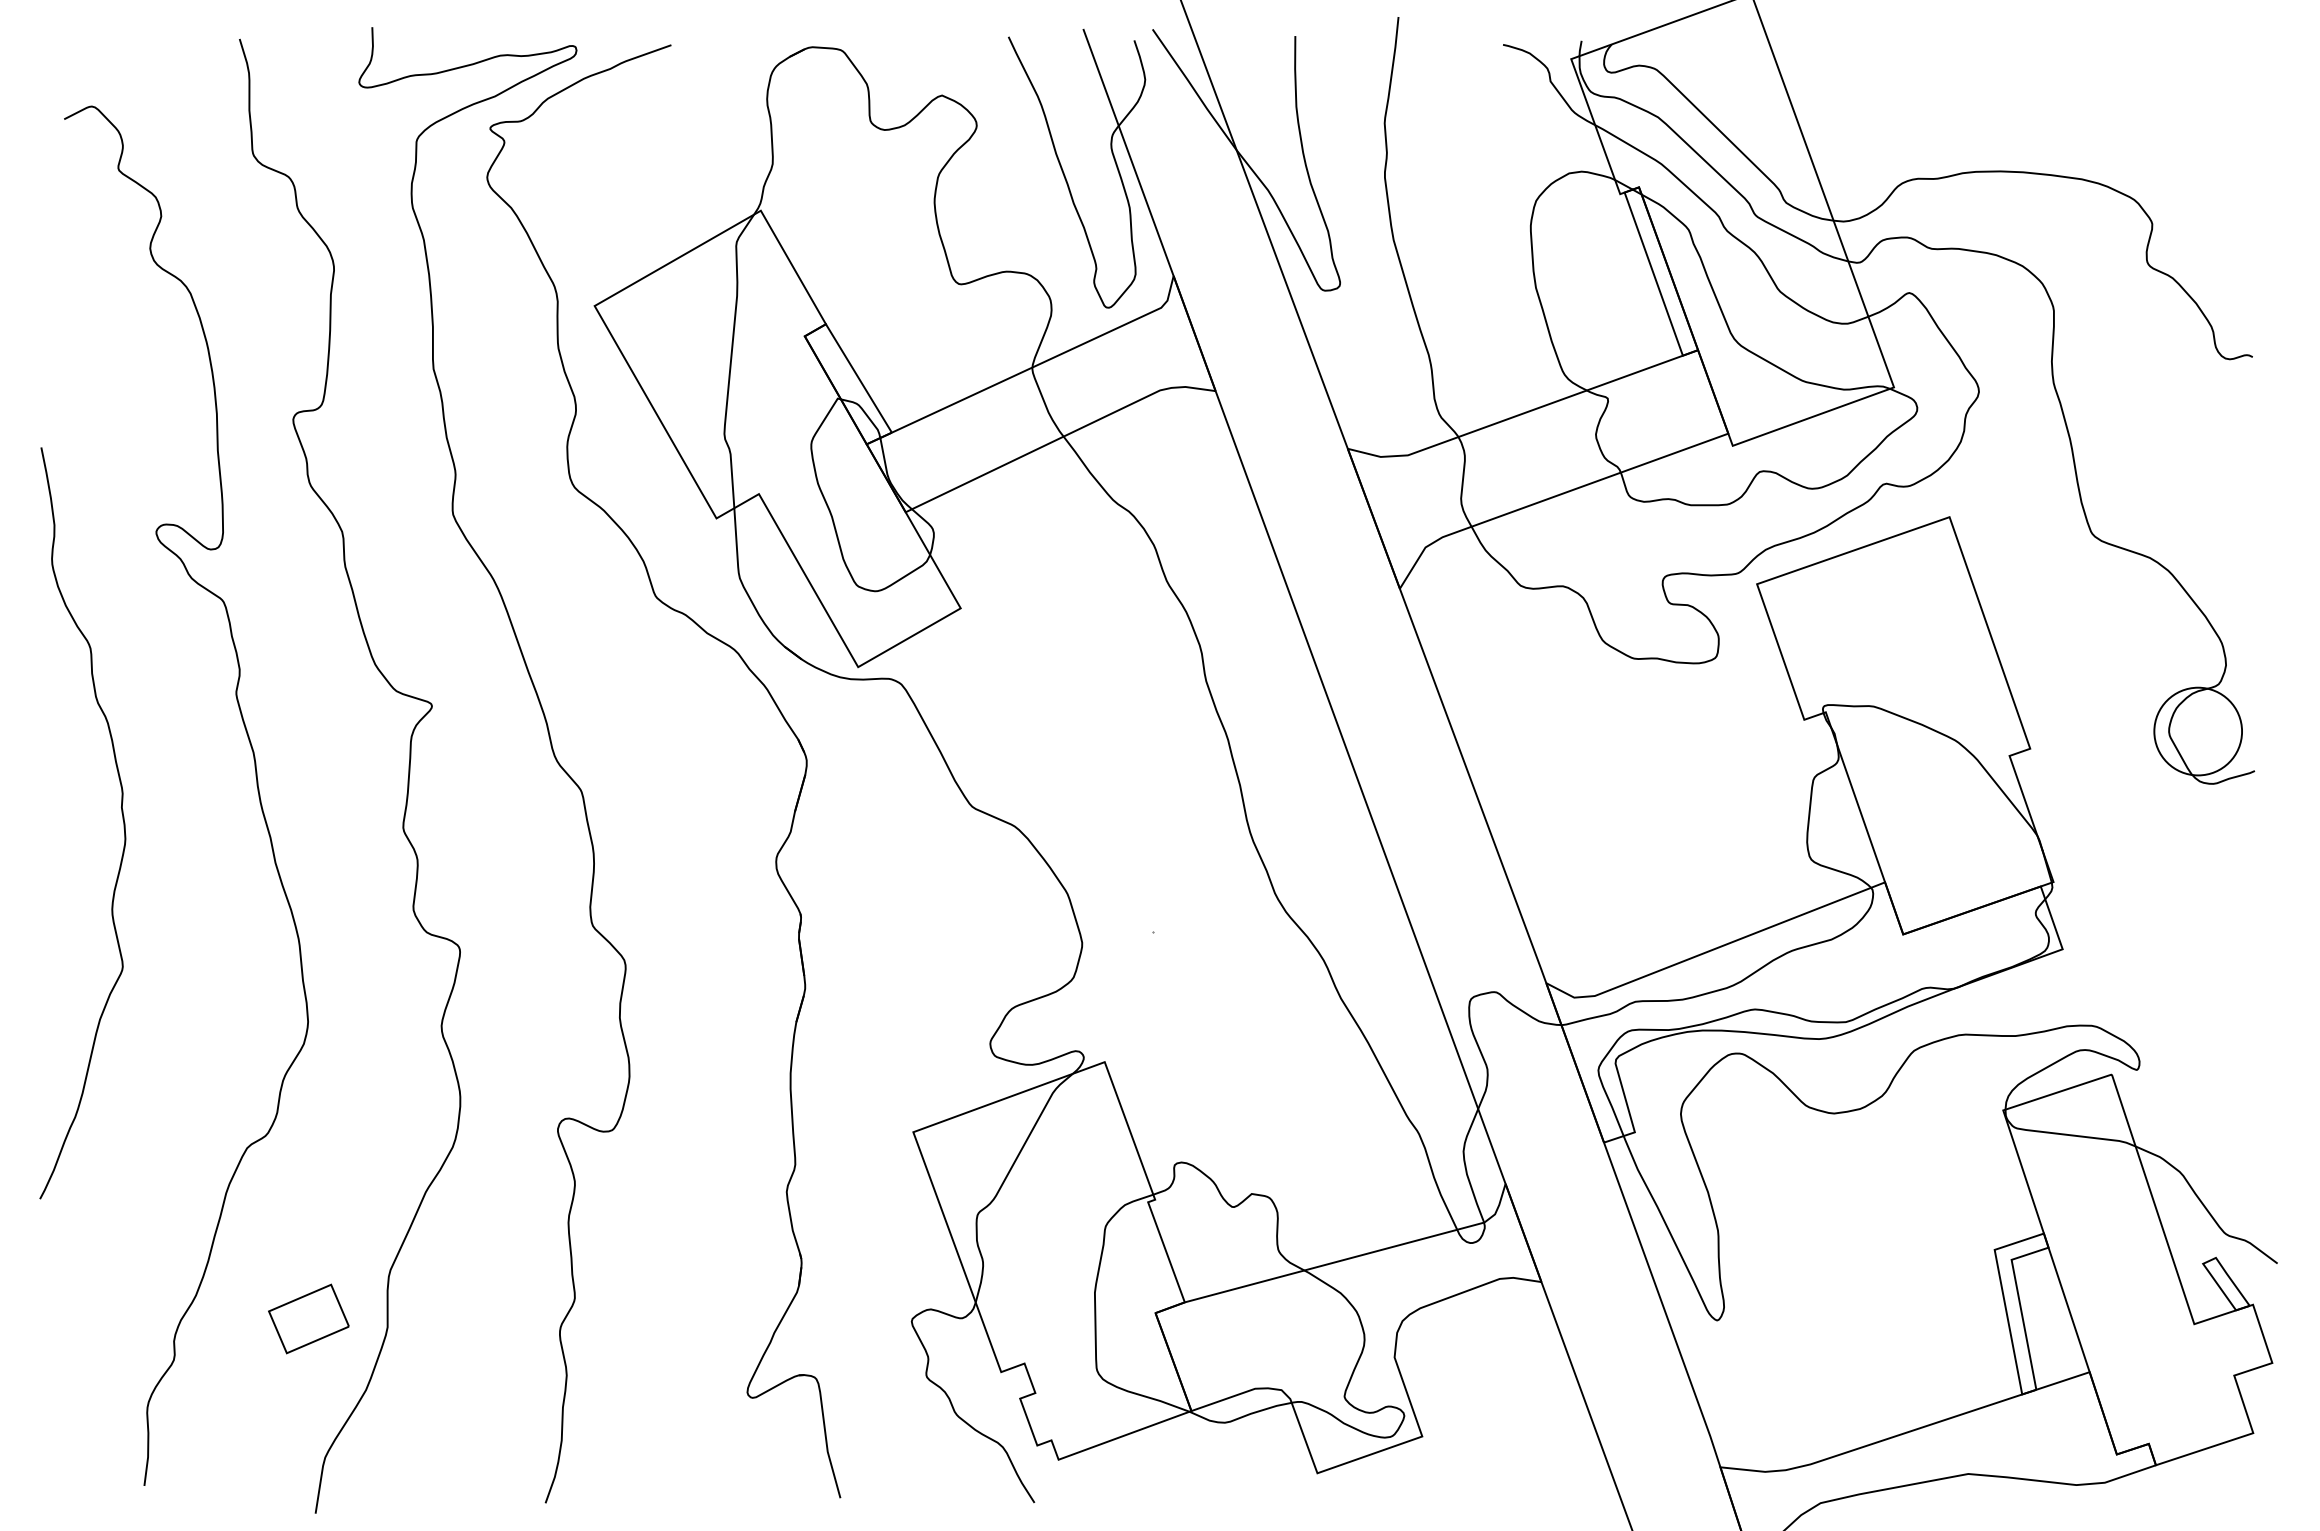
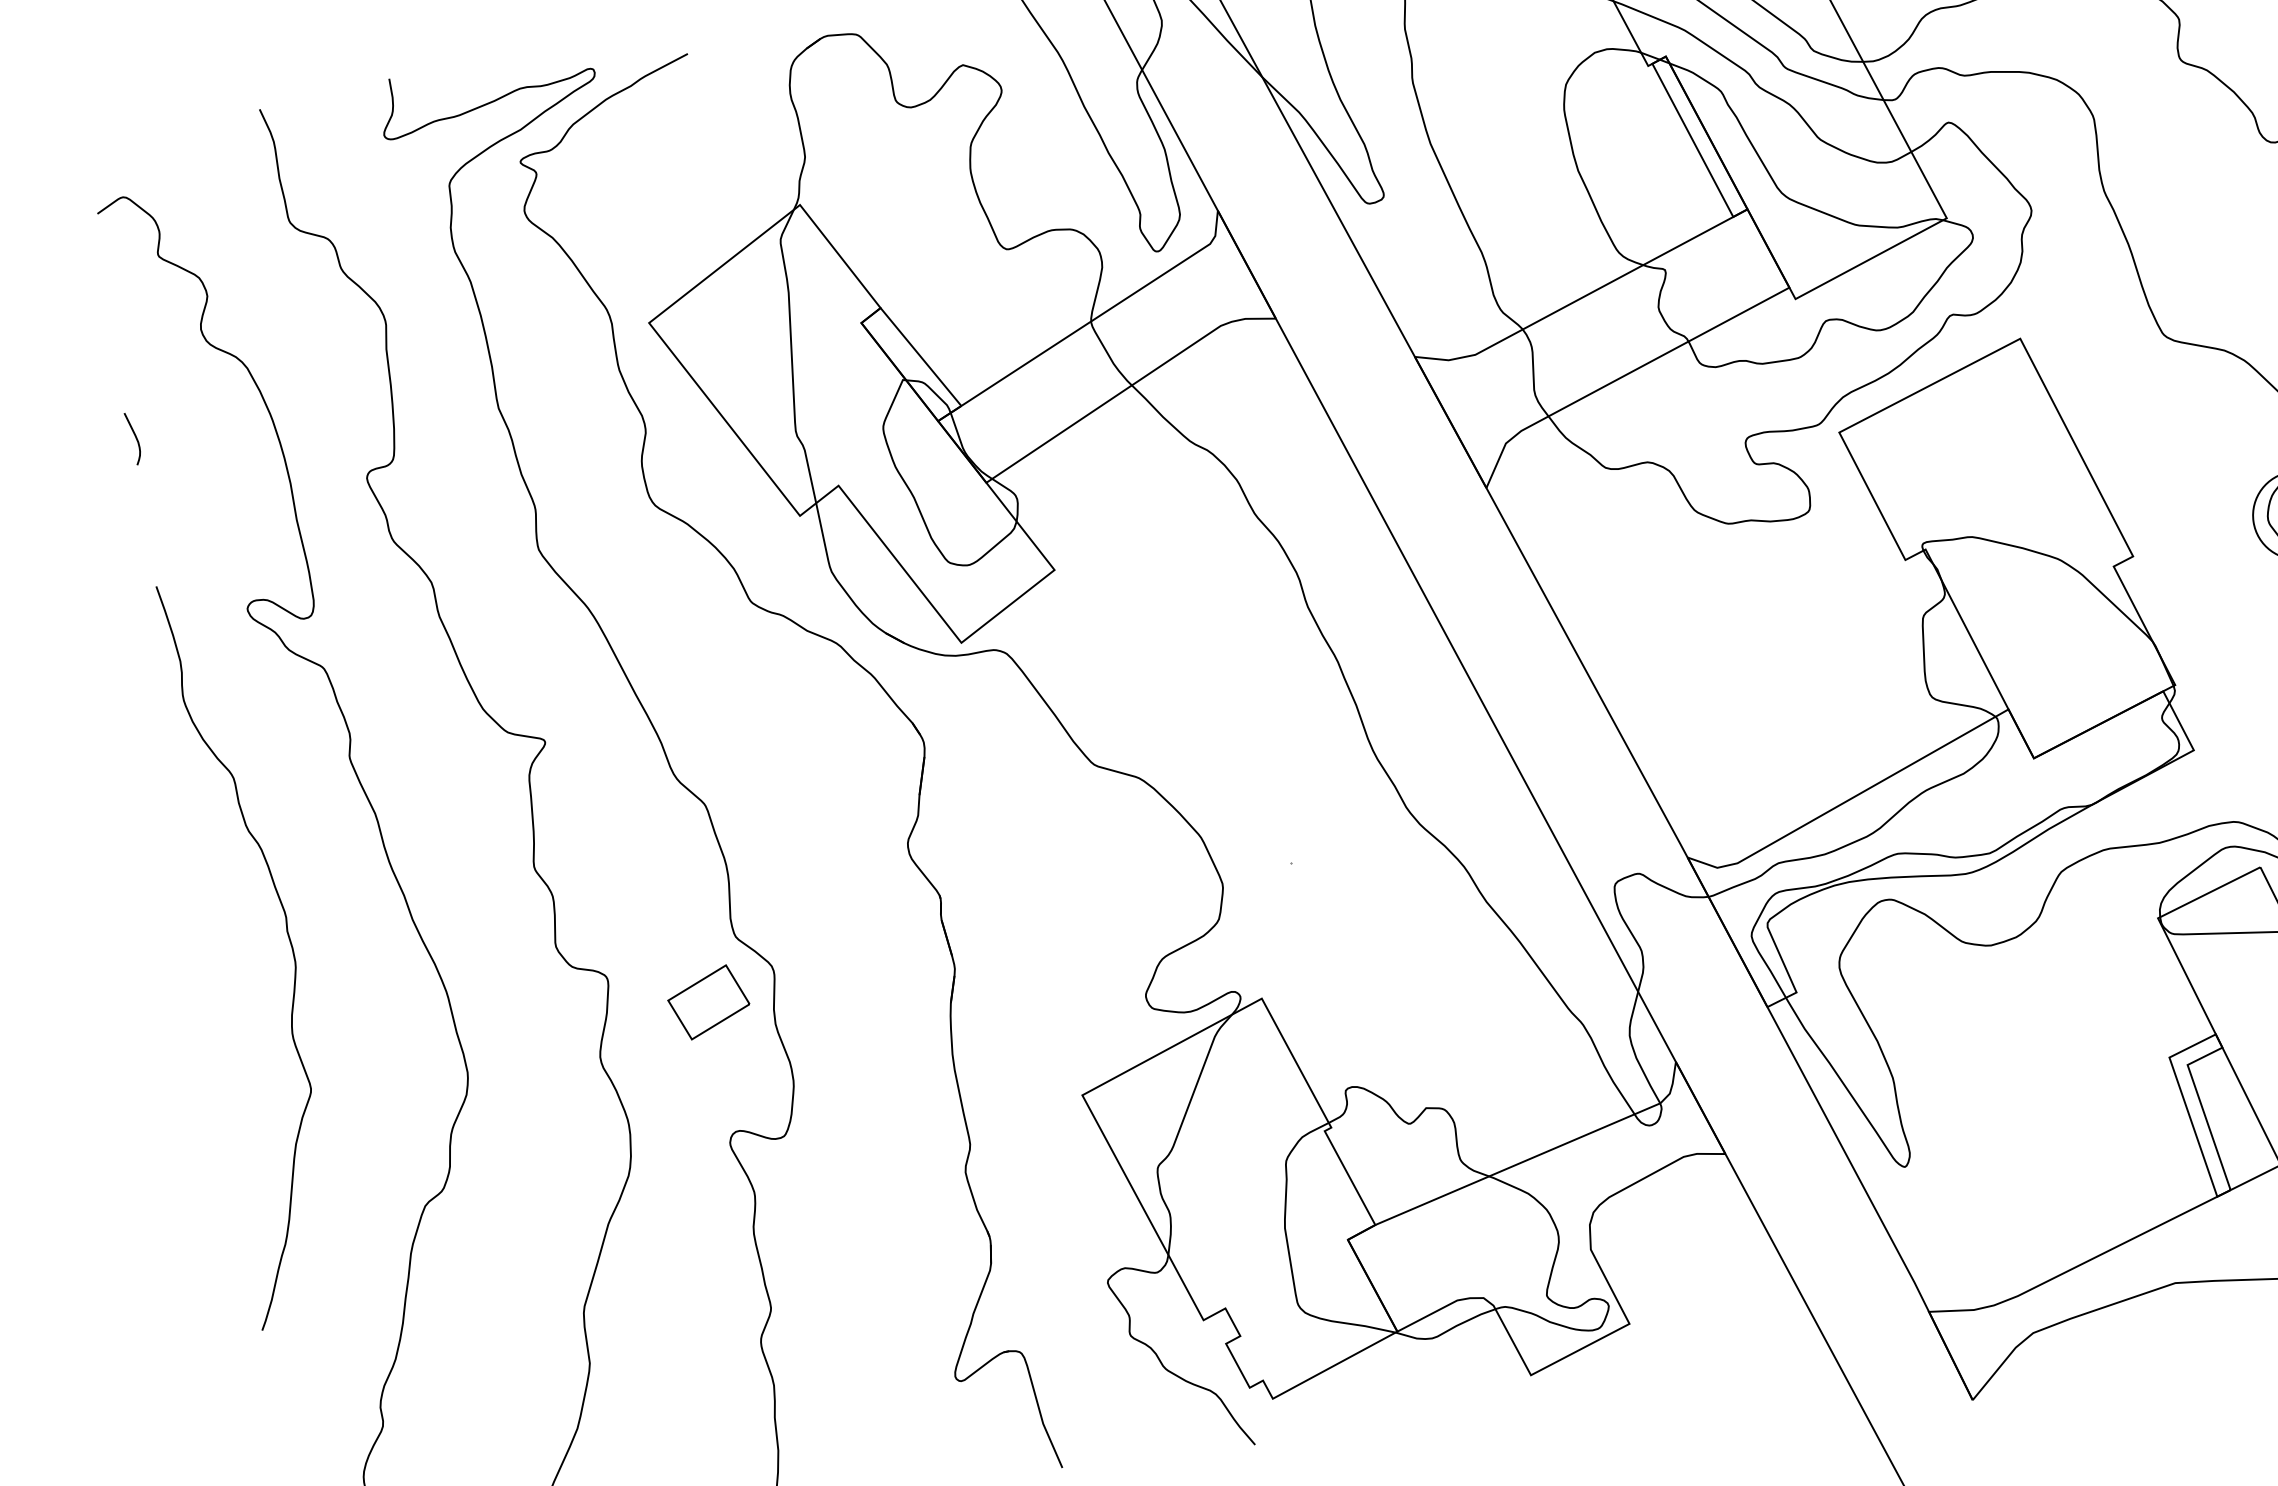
curve: (69, 346) -> (135, 437), added
curve: (122, 819) -> (289, 943), moved
part: (308, 1318) -> (708, 1001), moved

